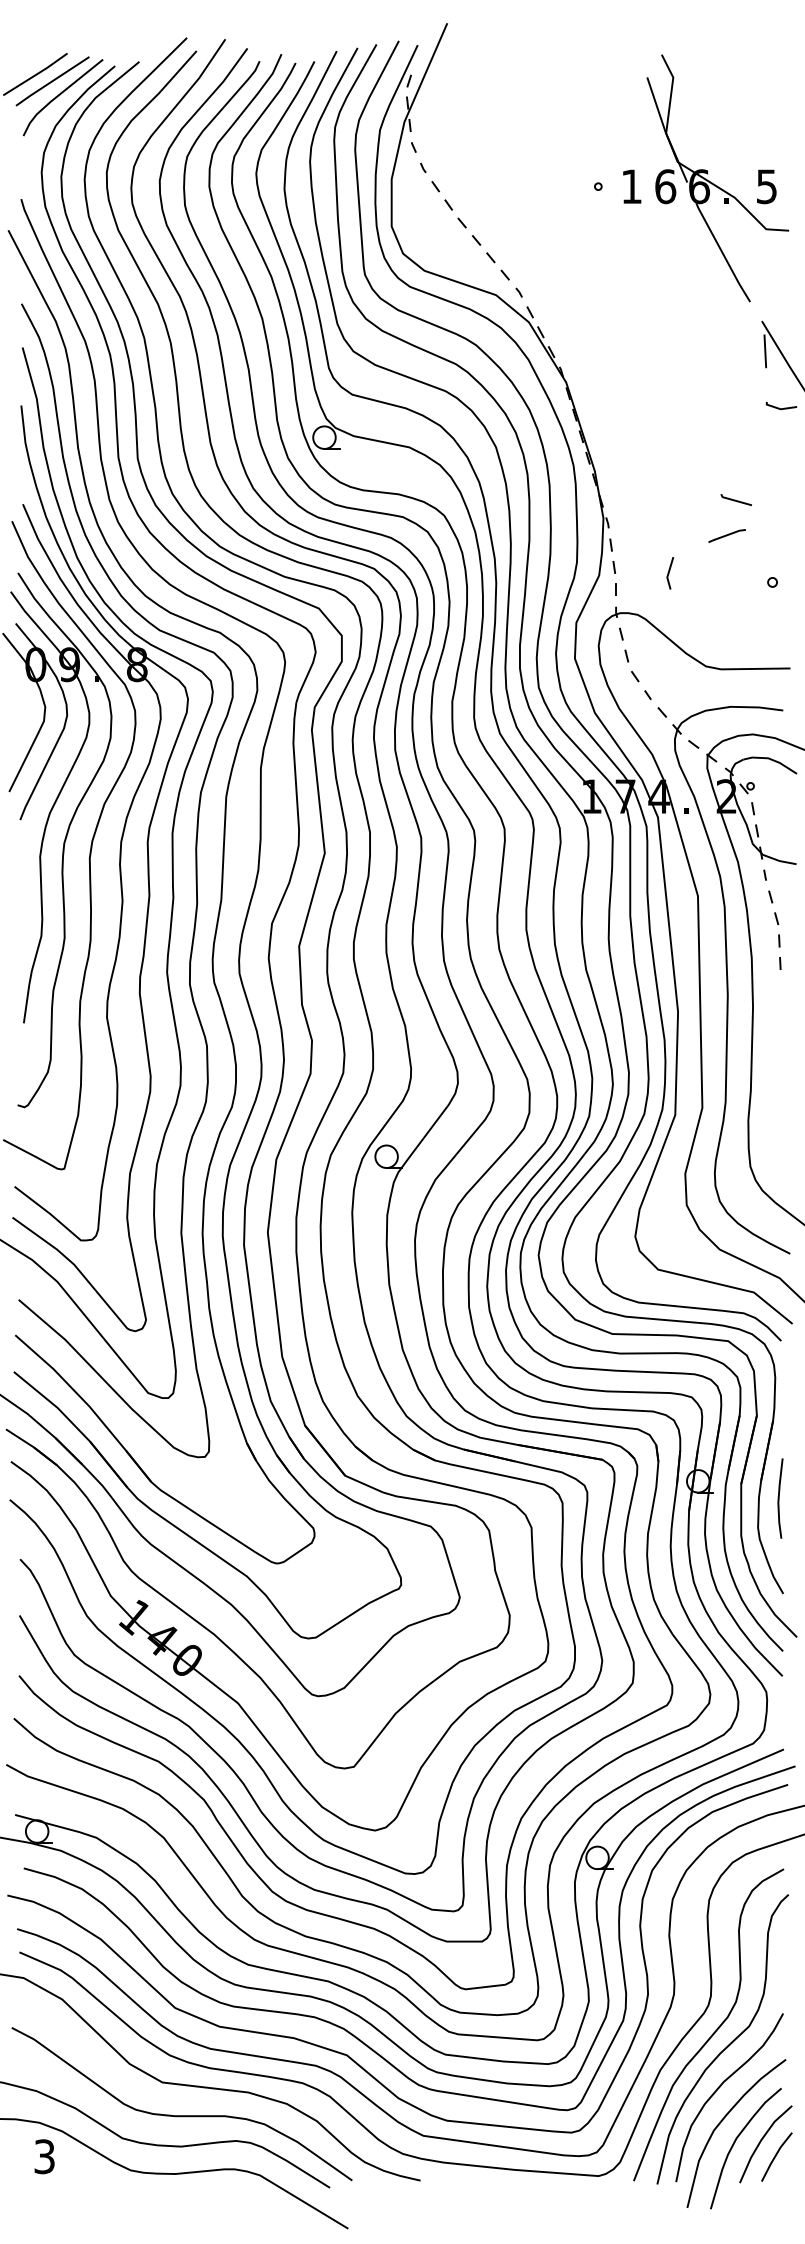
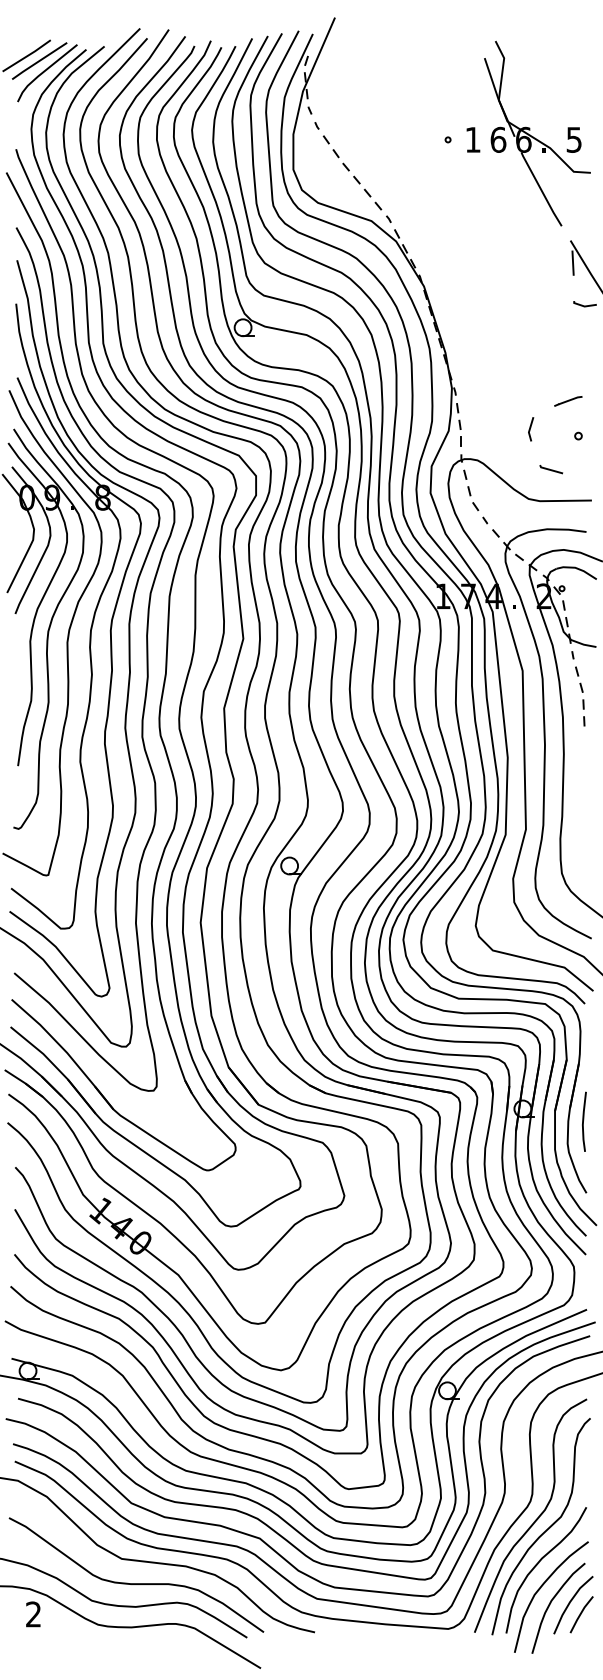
line: (735, 500) -> (550, 469), moved
line: (726, 535) -> (567, 401), moved
line: (669, 573) -> (530, 429), moved
text: (44, 2156) -> (33, 1614), 3 -> 2

